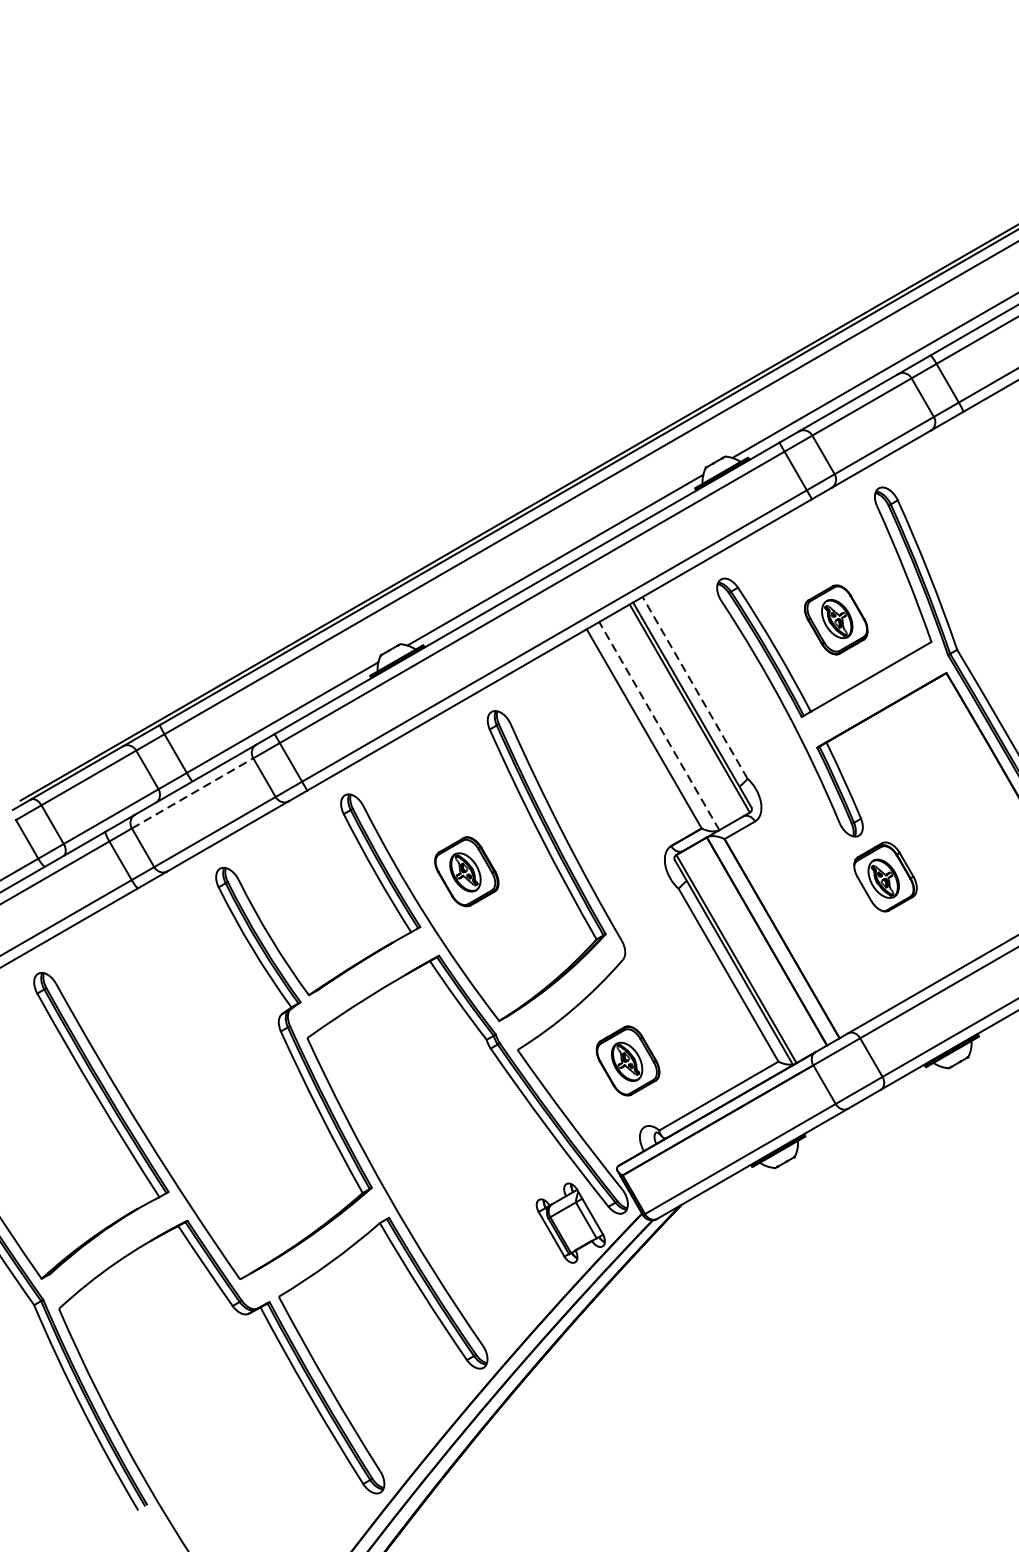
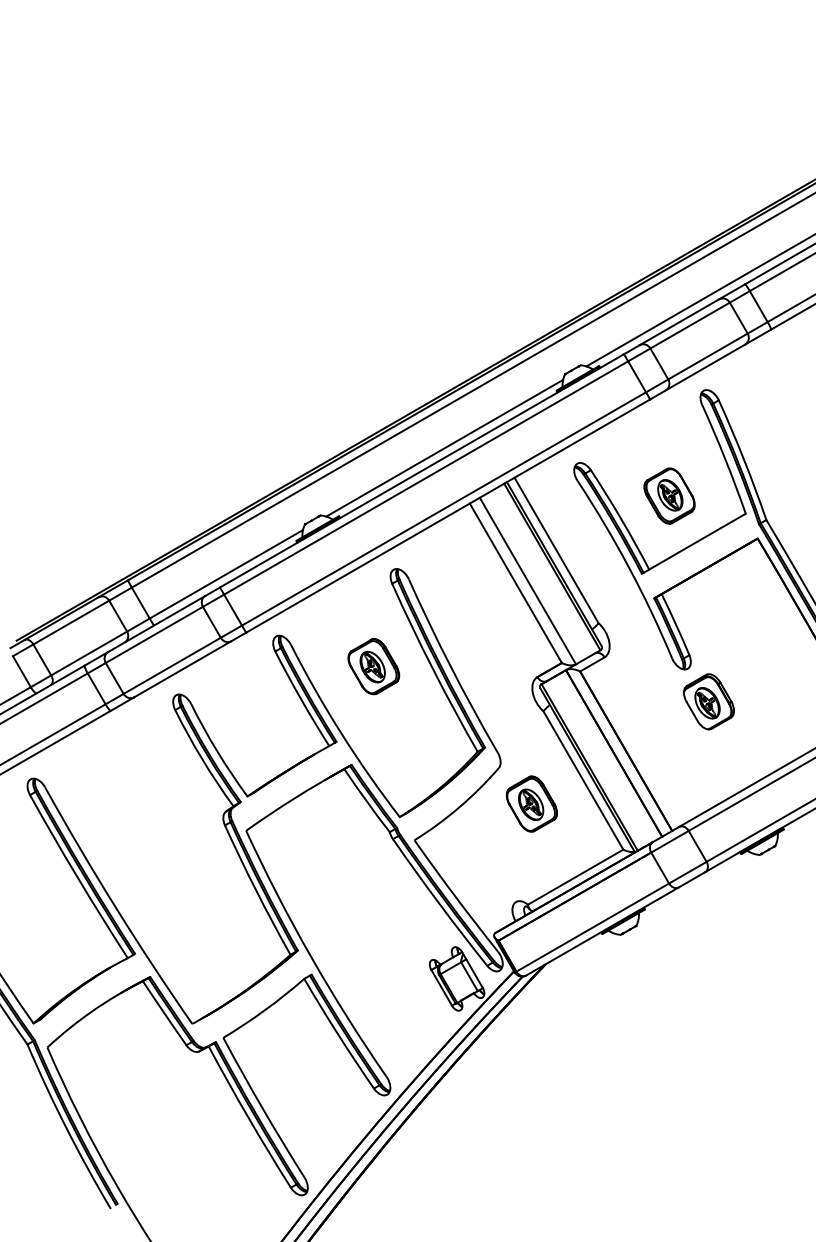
line: (695, 687) -> (556, 550), dashed -> solid
line: (658, 725) -> (527, 580), dashed -> solid
line: (192, 792) -> (154, 634), dashed -> solid
part: (466, 871) -> (373, 666), moved
part: (627, 1060) -> (531, 803), moved

